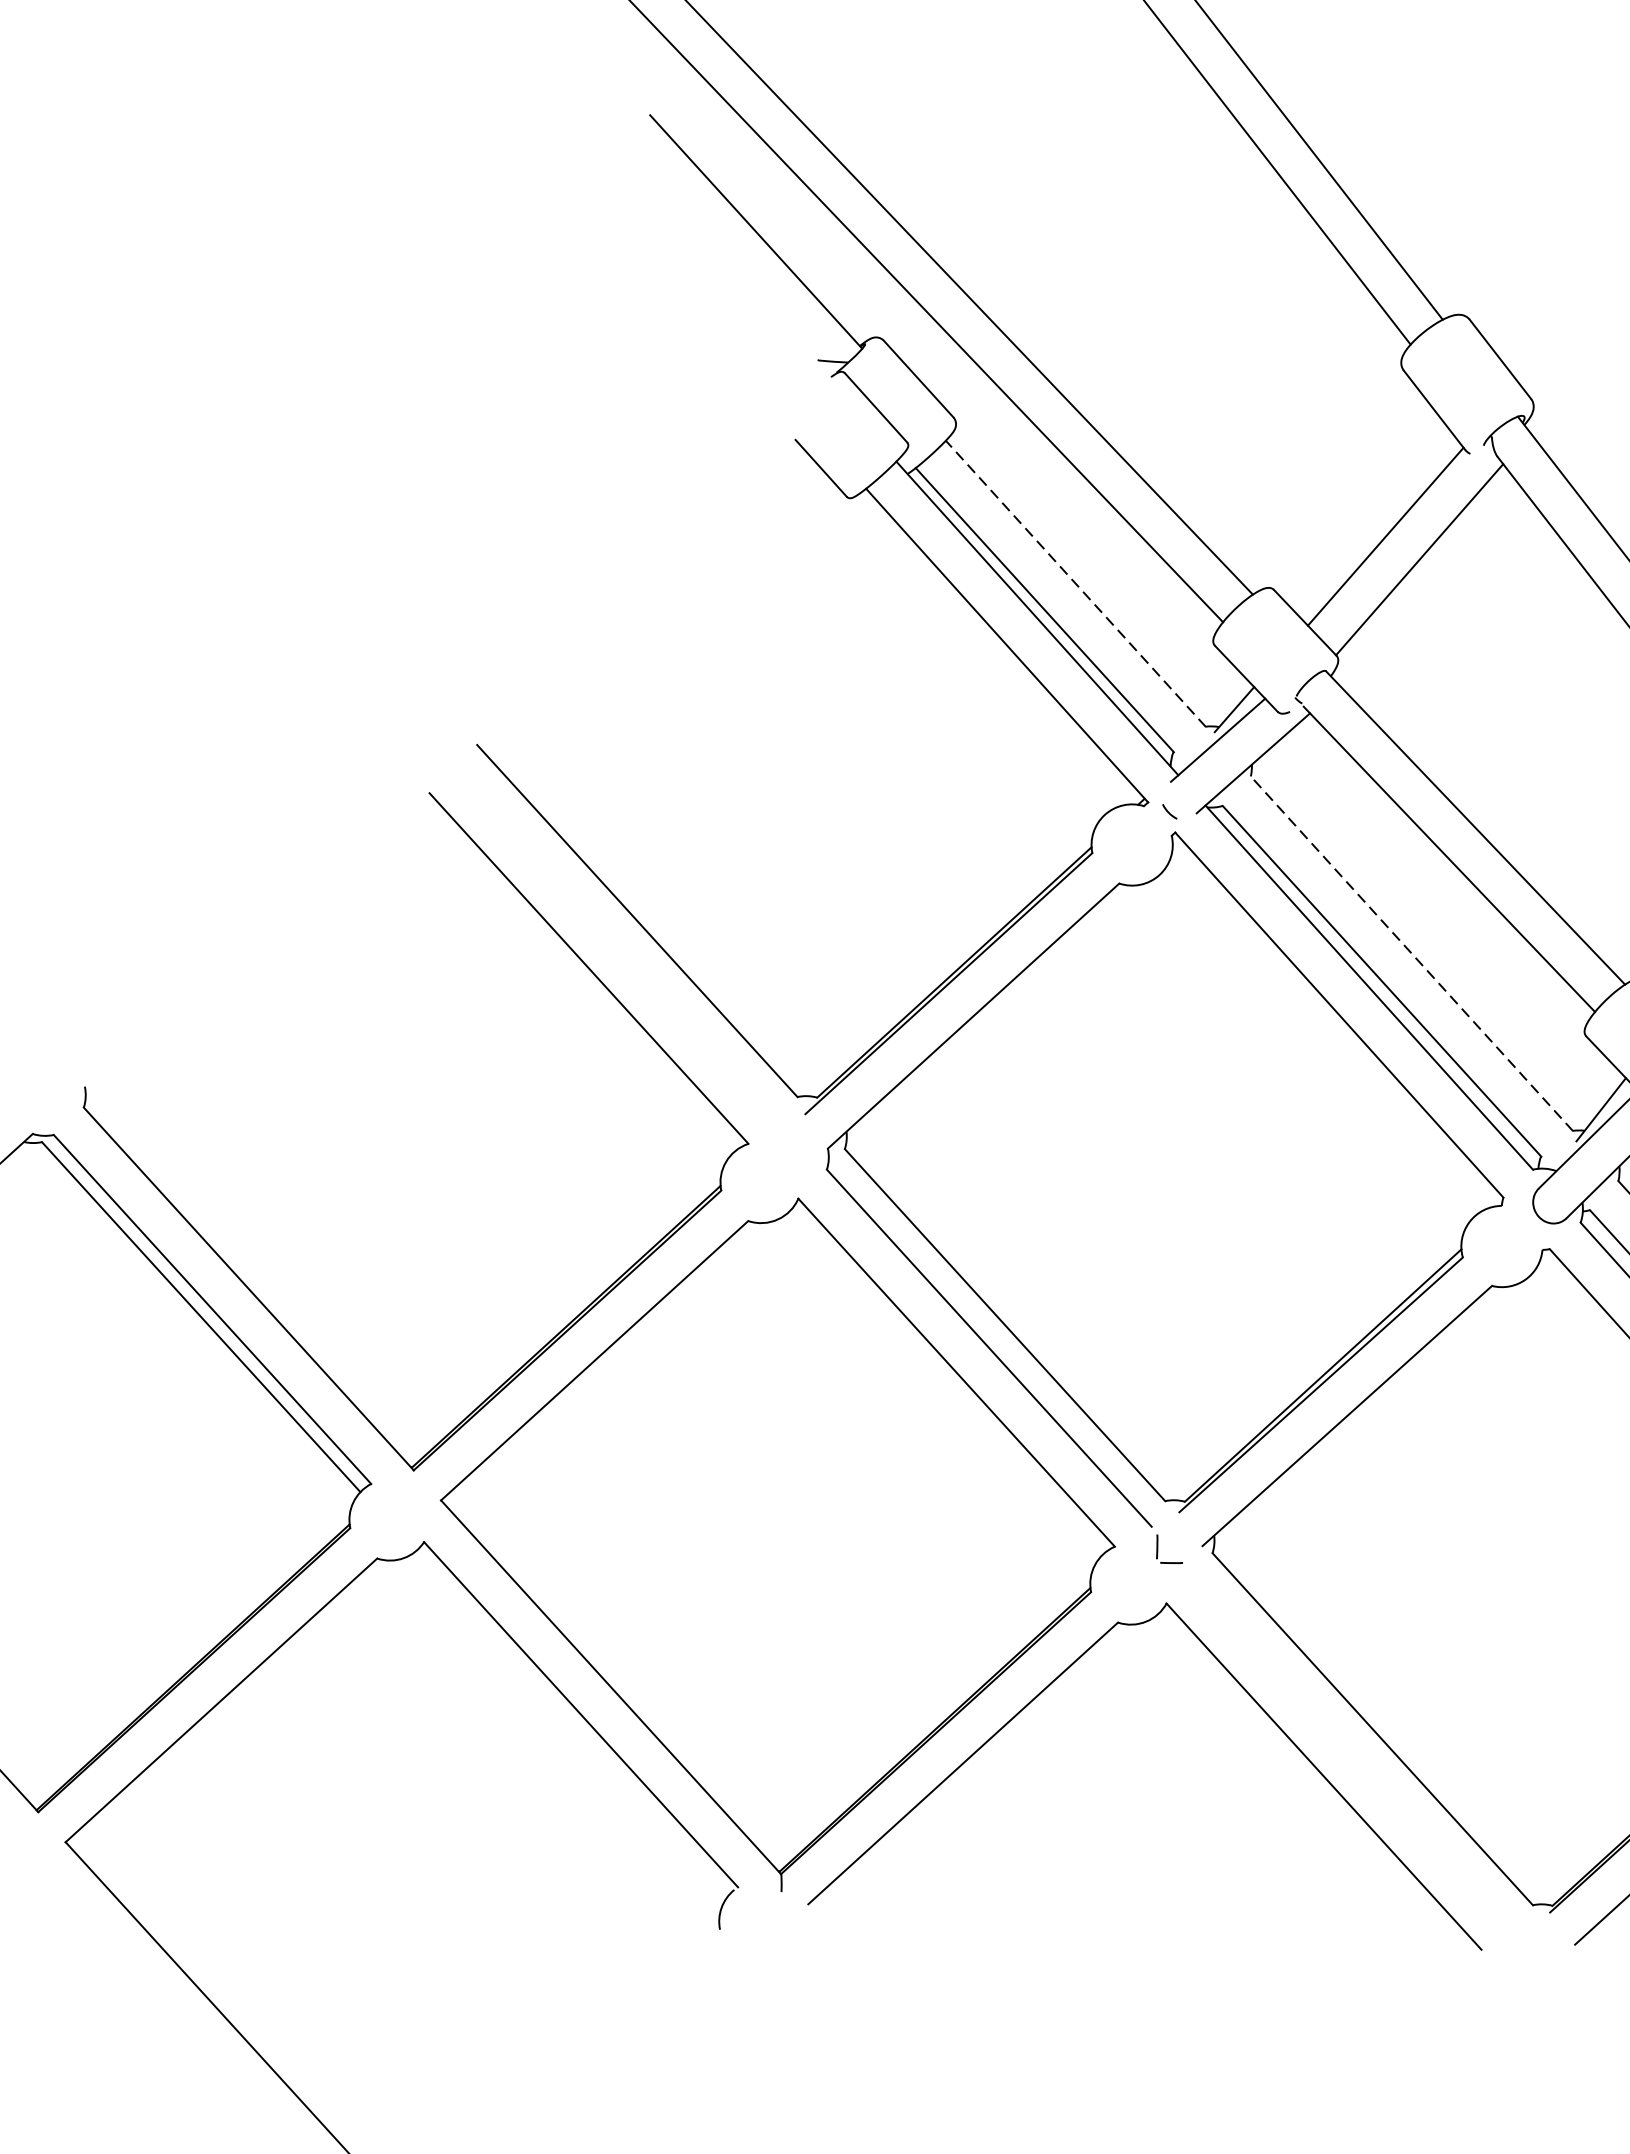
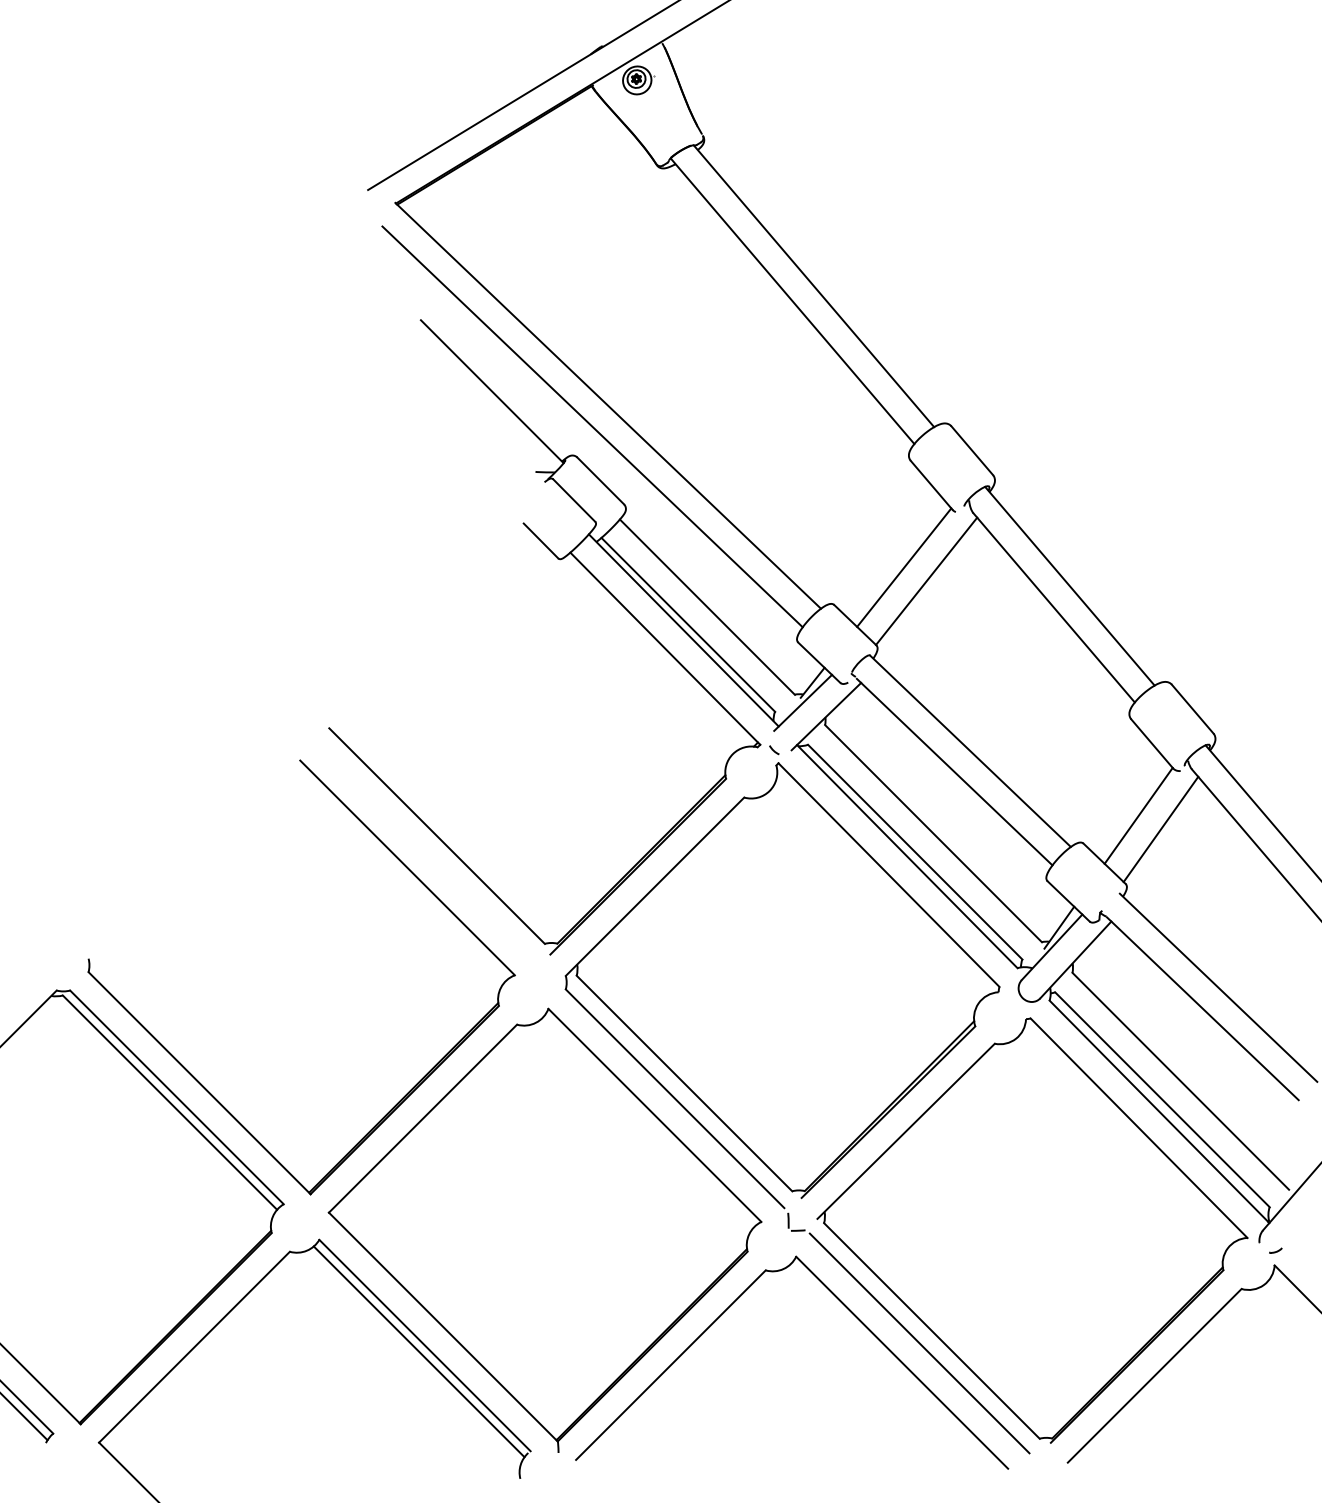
line: (1075, 584) -> (707, 607), dashed -> solid
line: (1411, 953) -> (933, 833), dashed -> solid
line: (570, 1723) -> (418, 1351), added
line: (1352, 1747) -> (919, 1343), added

